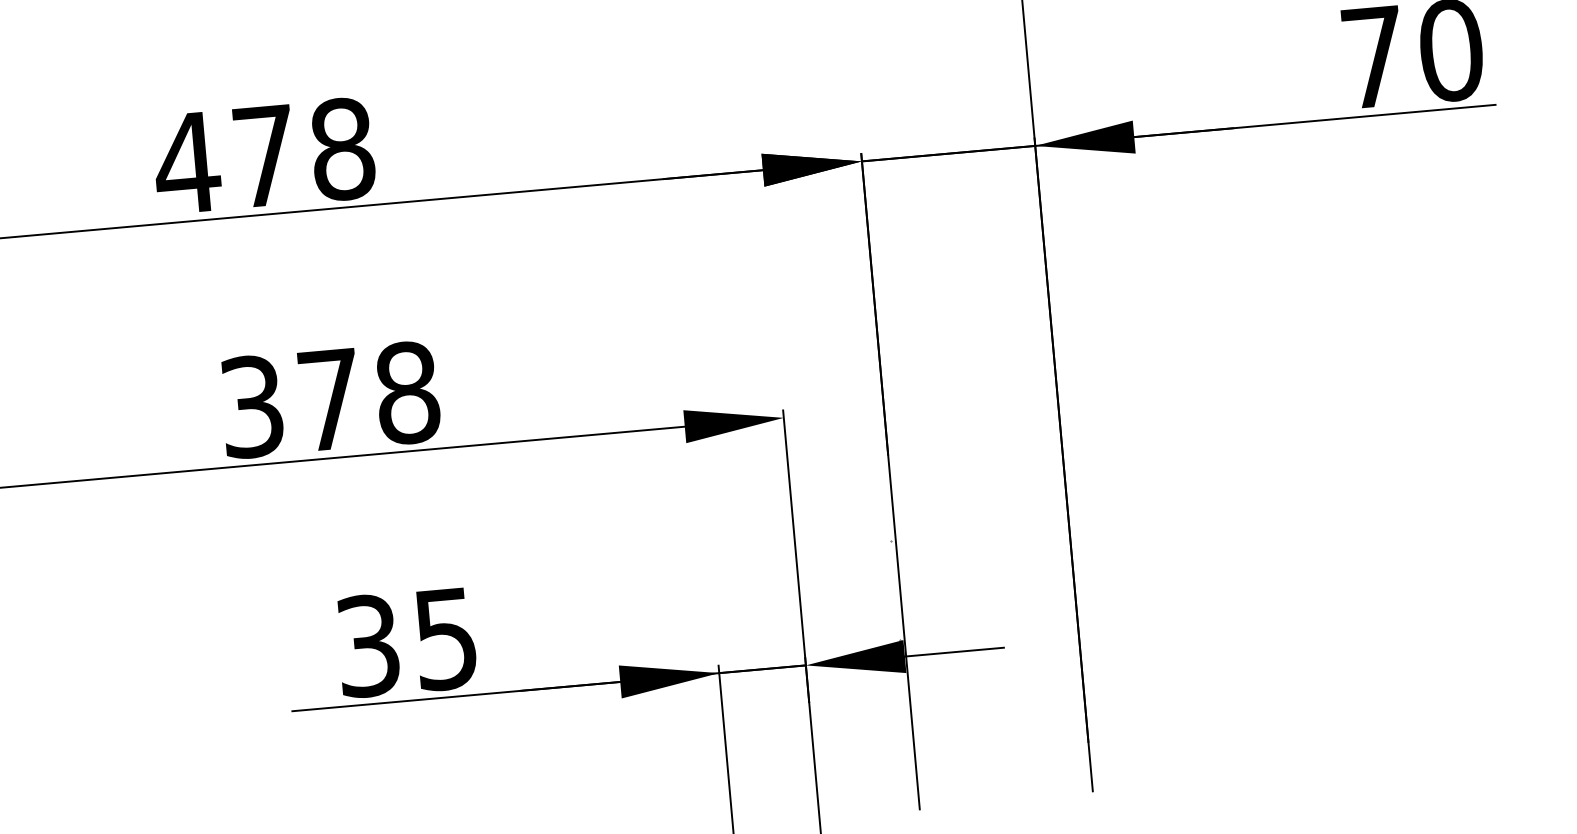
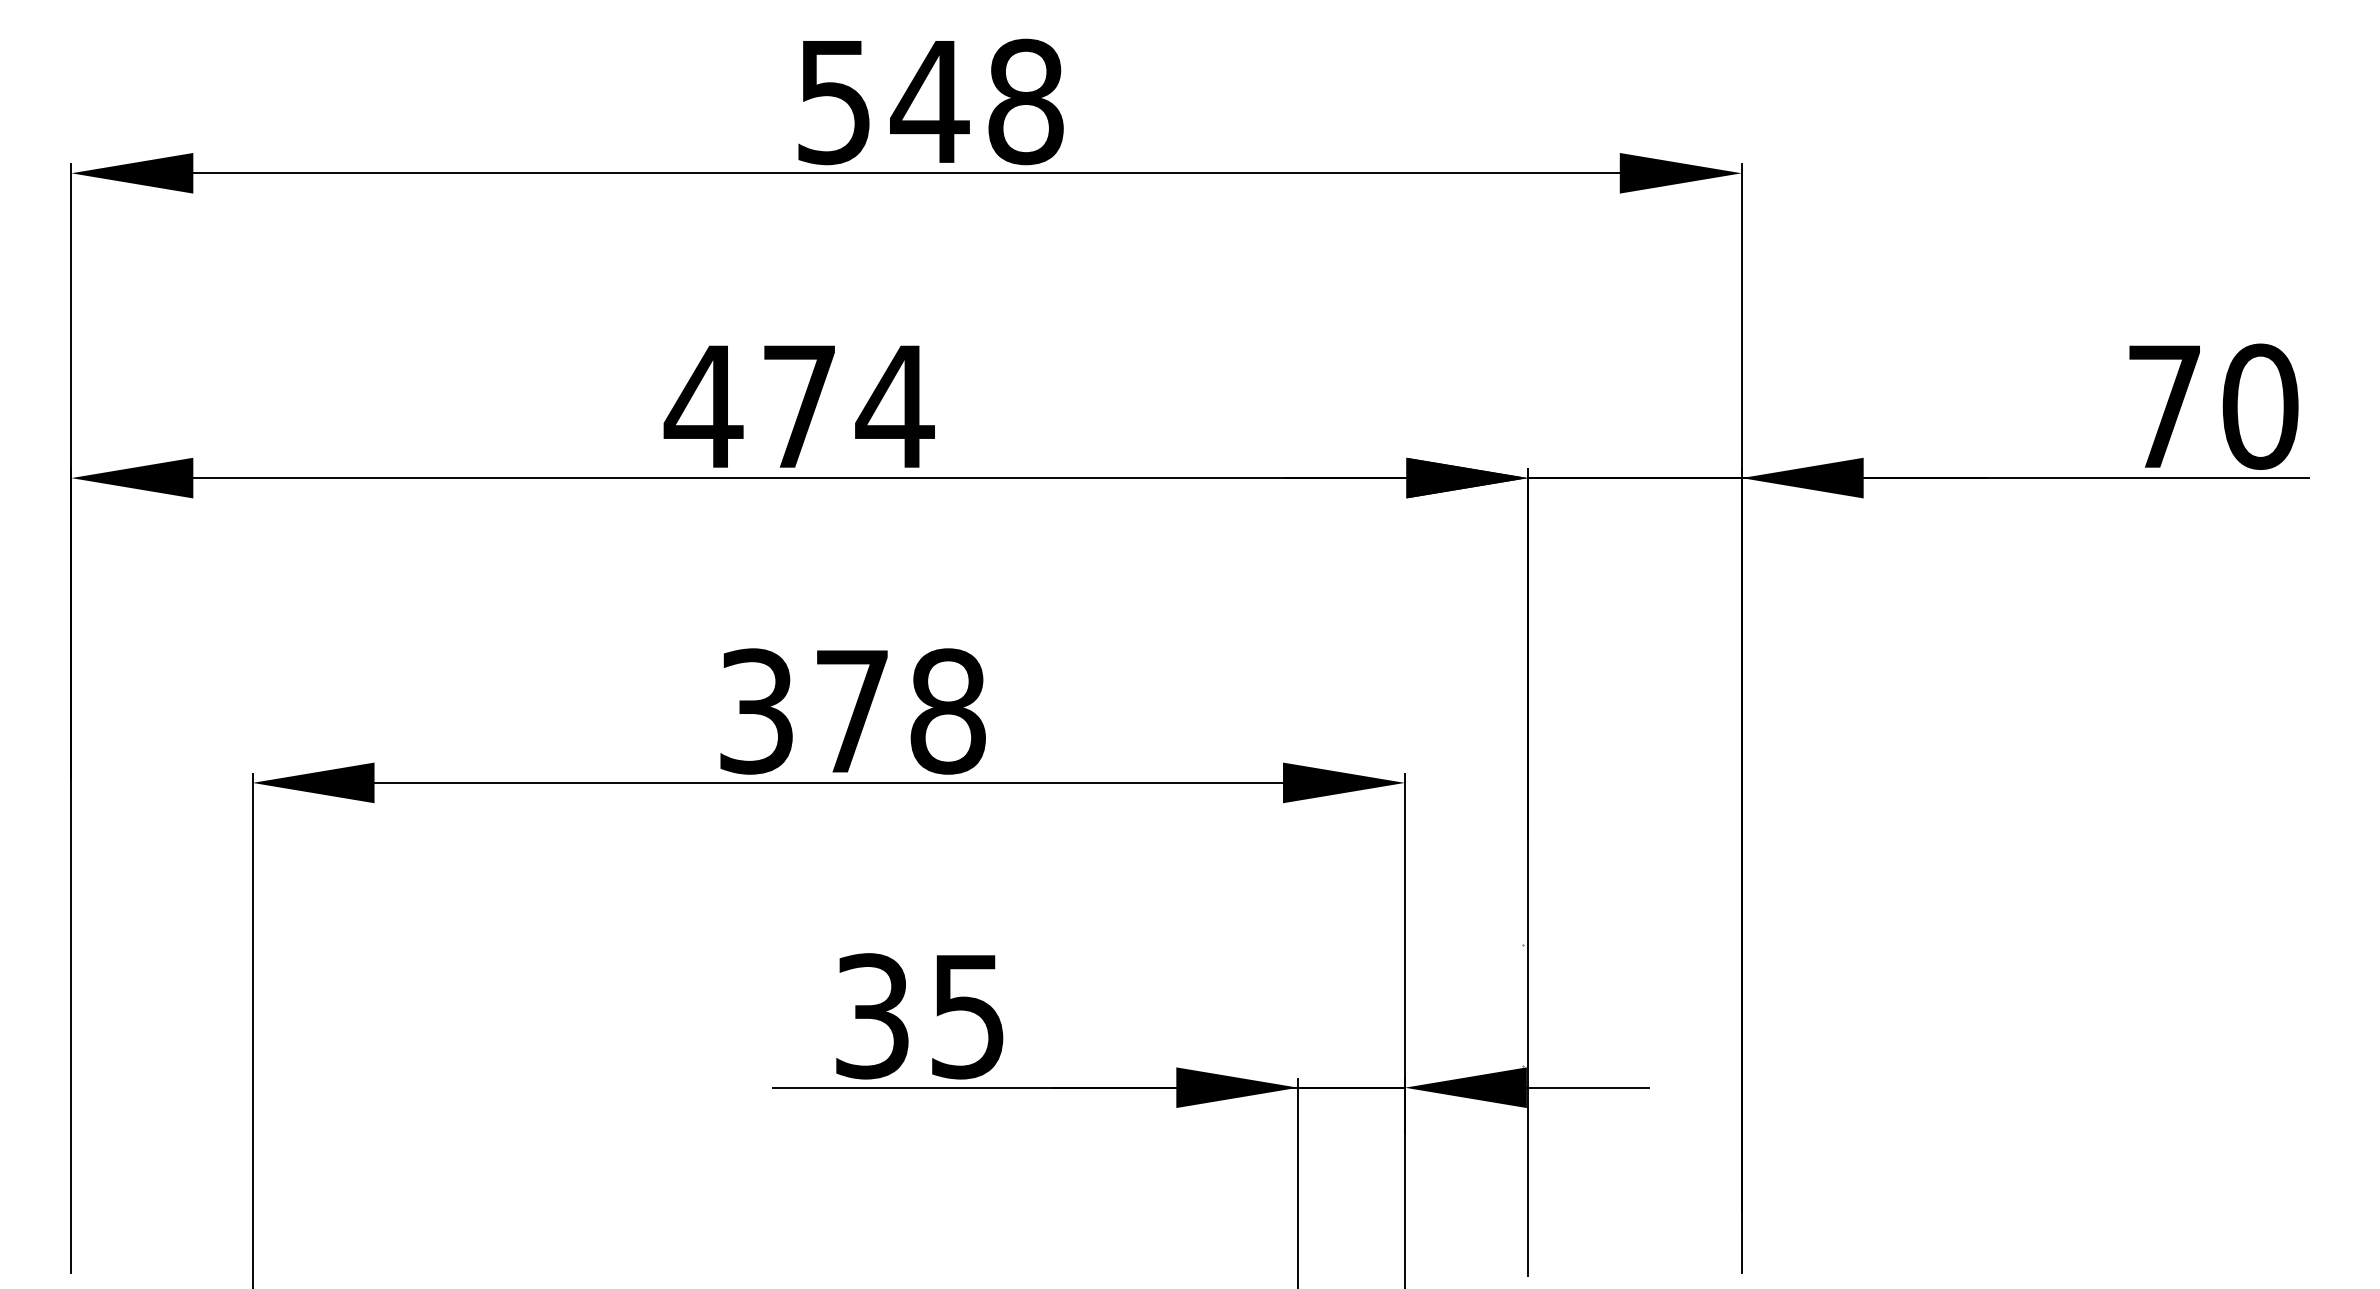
text: (342, 149) -> (894, 406), 478 -> 474

